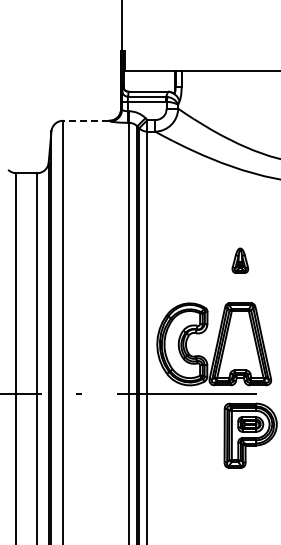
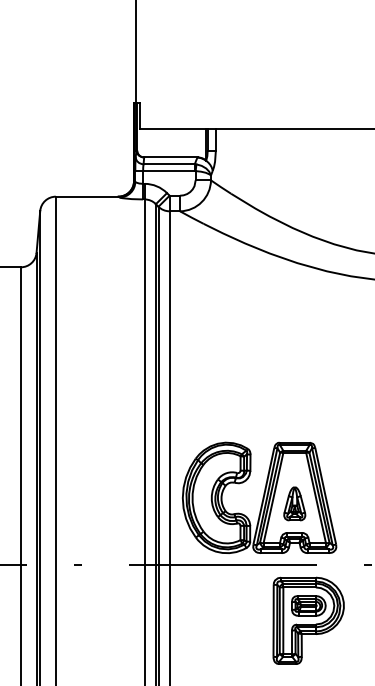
line: (85, 120) -> (86, 196), dashed -> solid
part: (240, 260) -> (294, 503), moved

